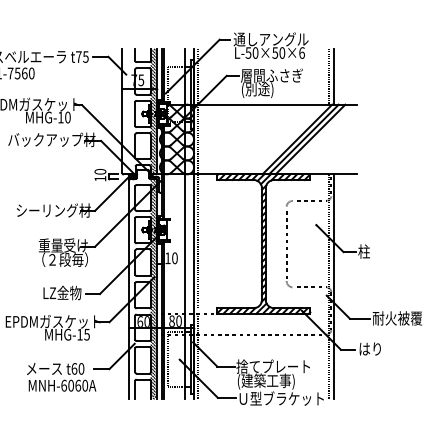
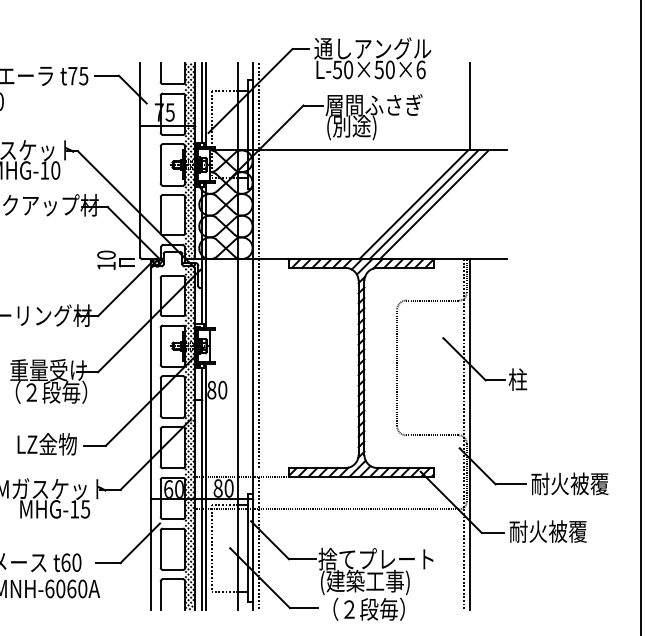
line: (329, 76) -> (463, 106), removed
text: (167, 258) -> (211, 390), 10 -> 80
text: (383, 348) -> (548, 530), はり -> 耐火被覆
text: (281, 398) -> (388, 608), Ｕ型ブラケット -> （２段毎）

